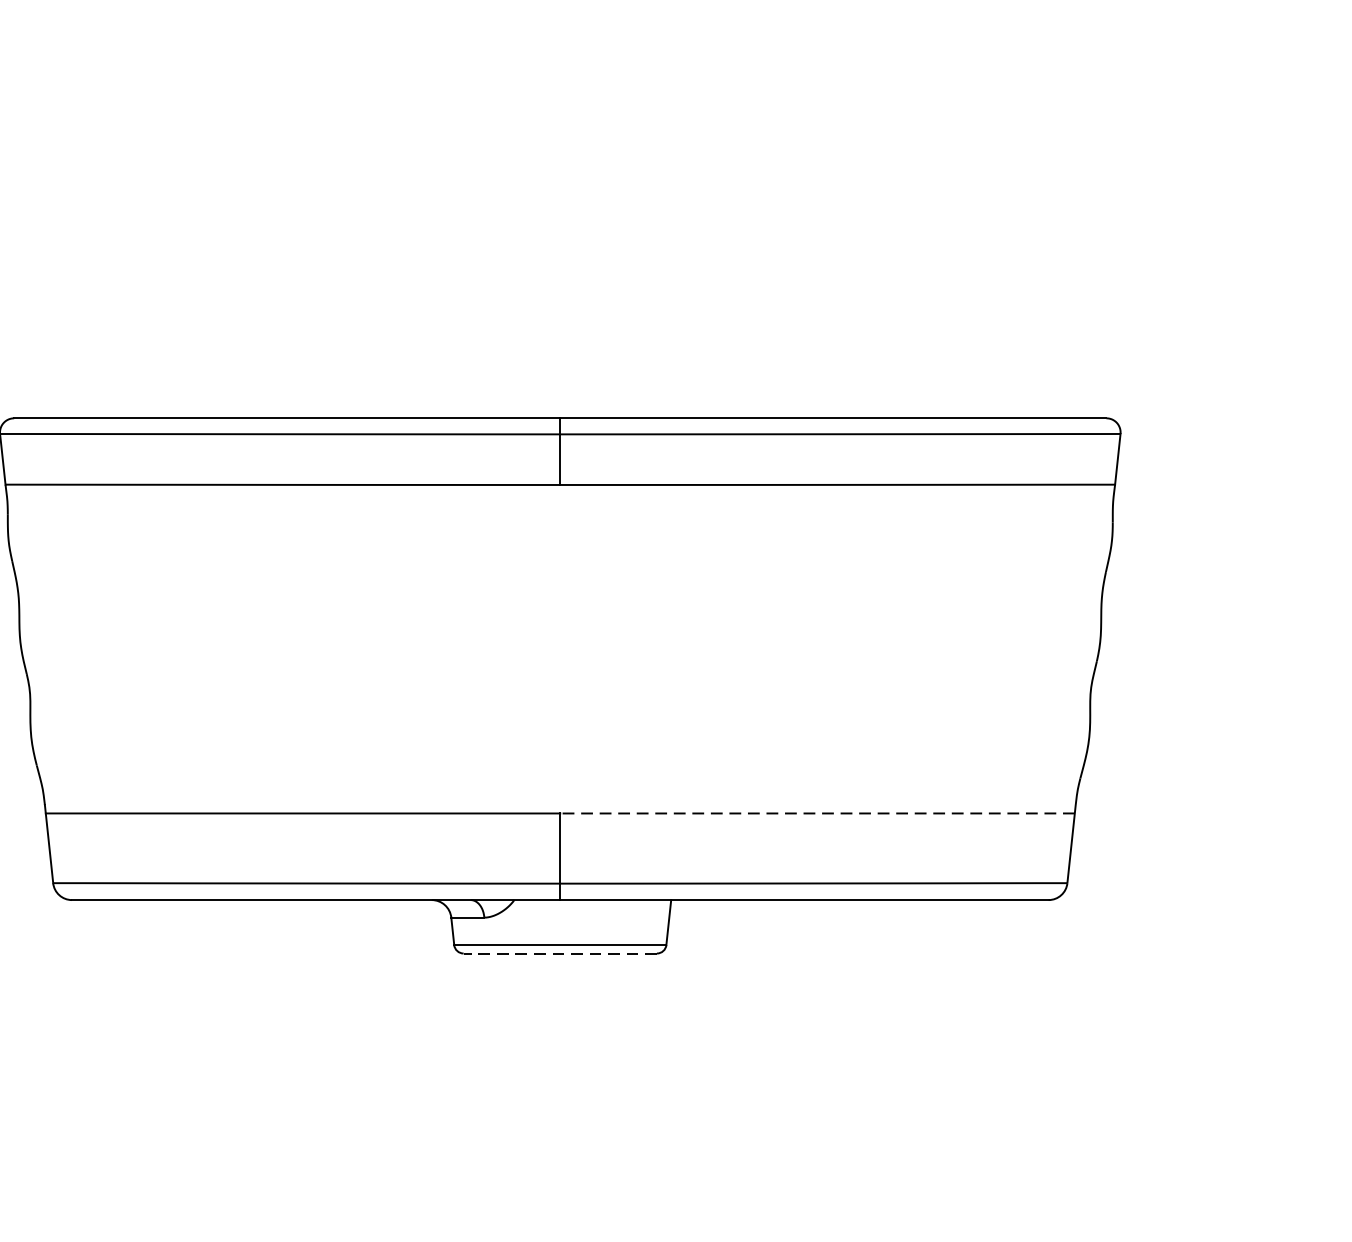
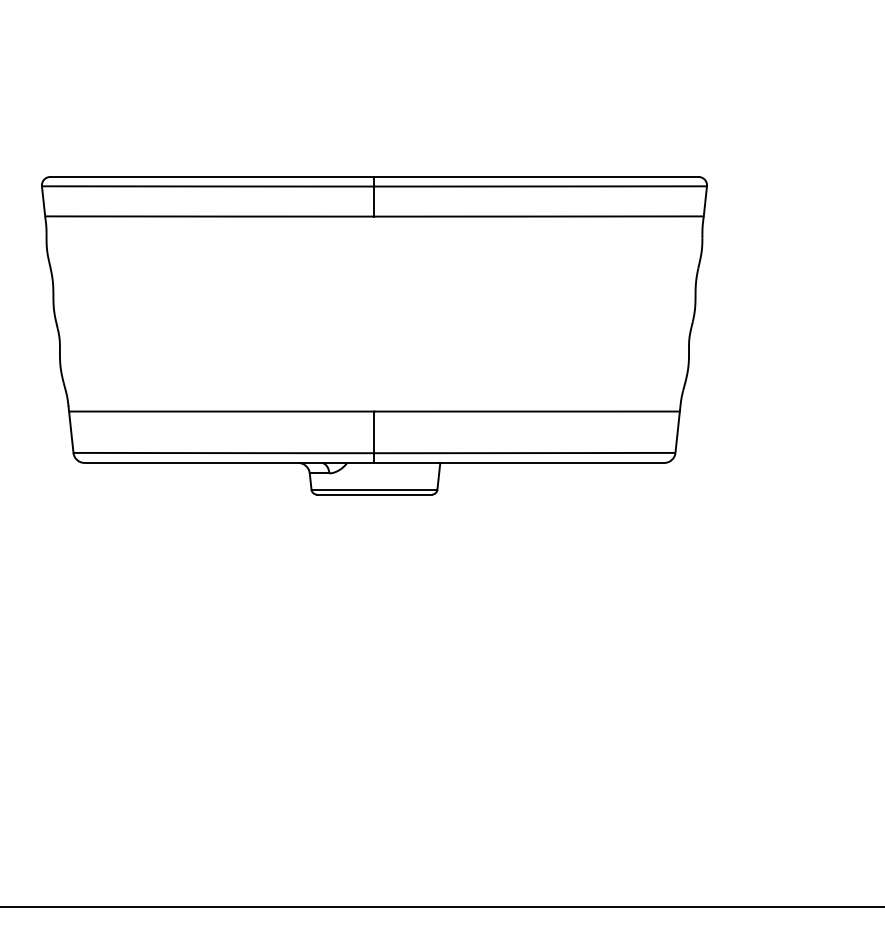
line: (818, 813) -> (527, 411), dashed -> solid
line: (558, 953) -> (373, 494), dashed -> solid

